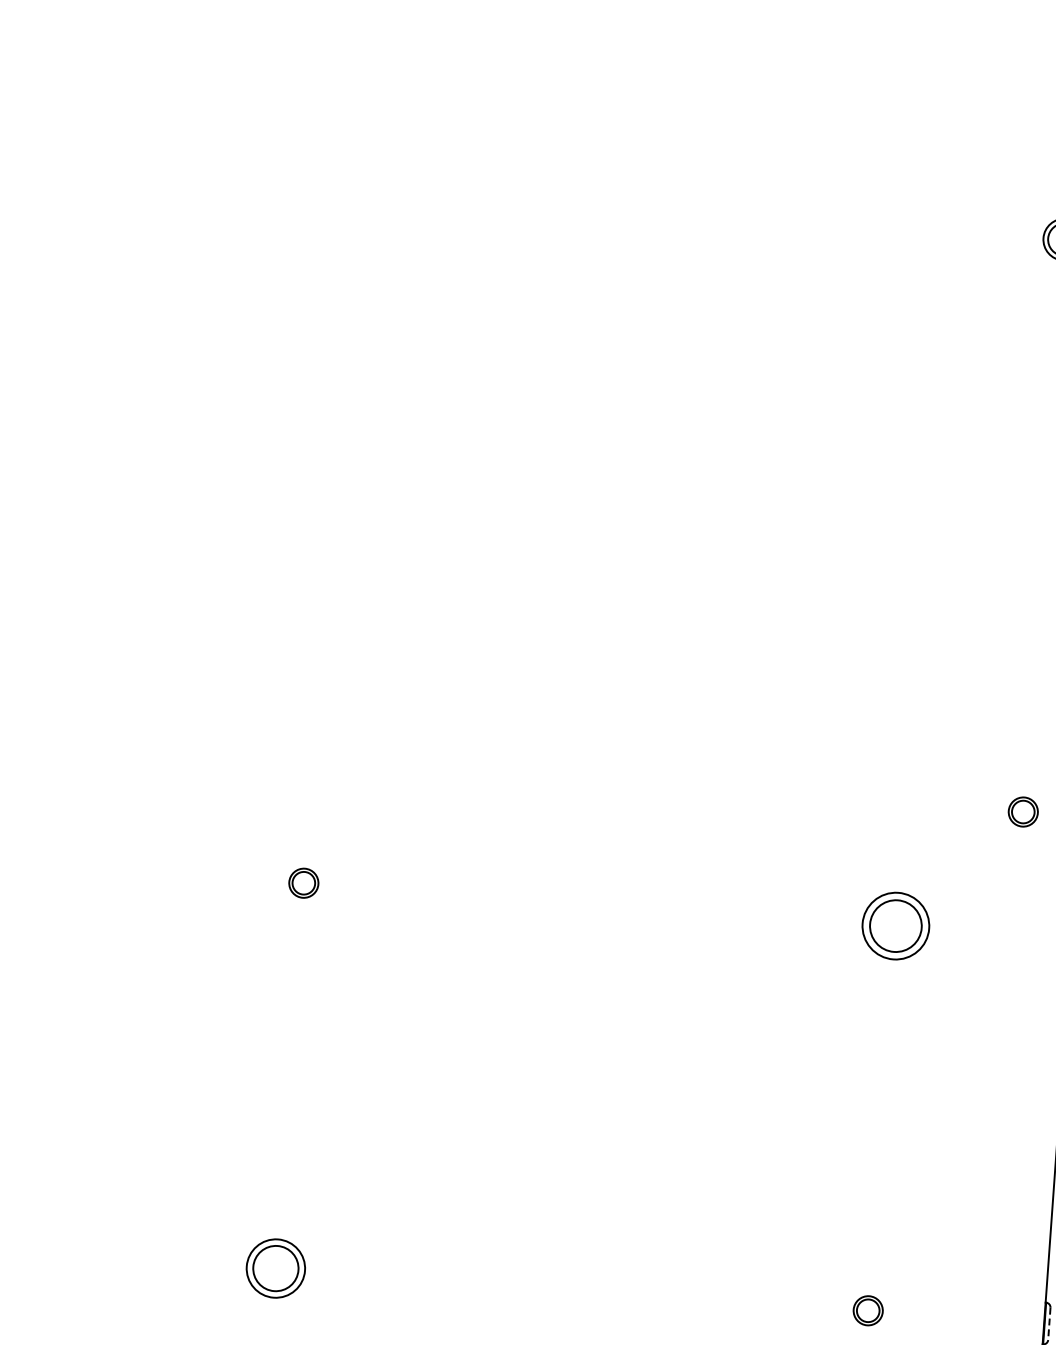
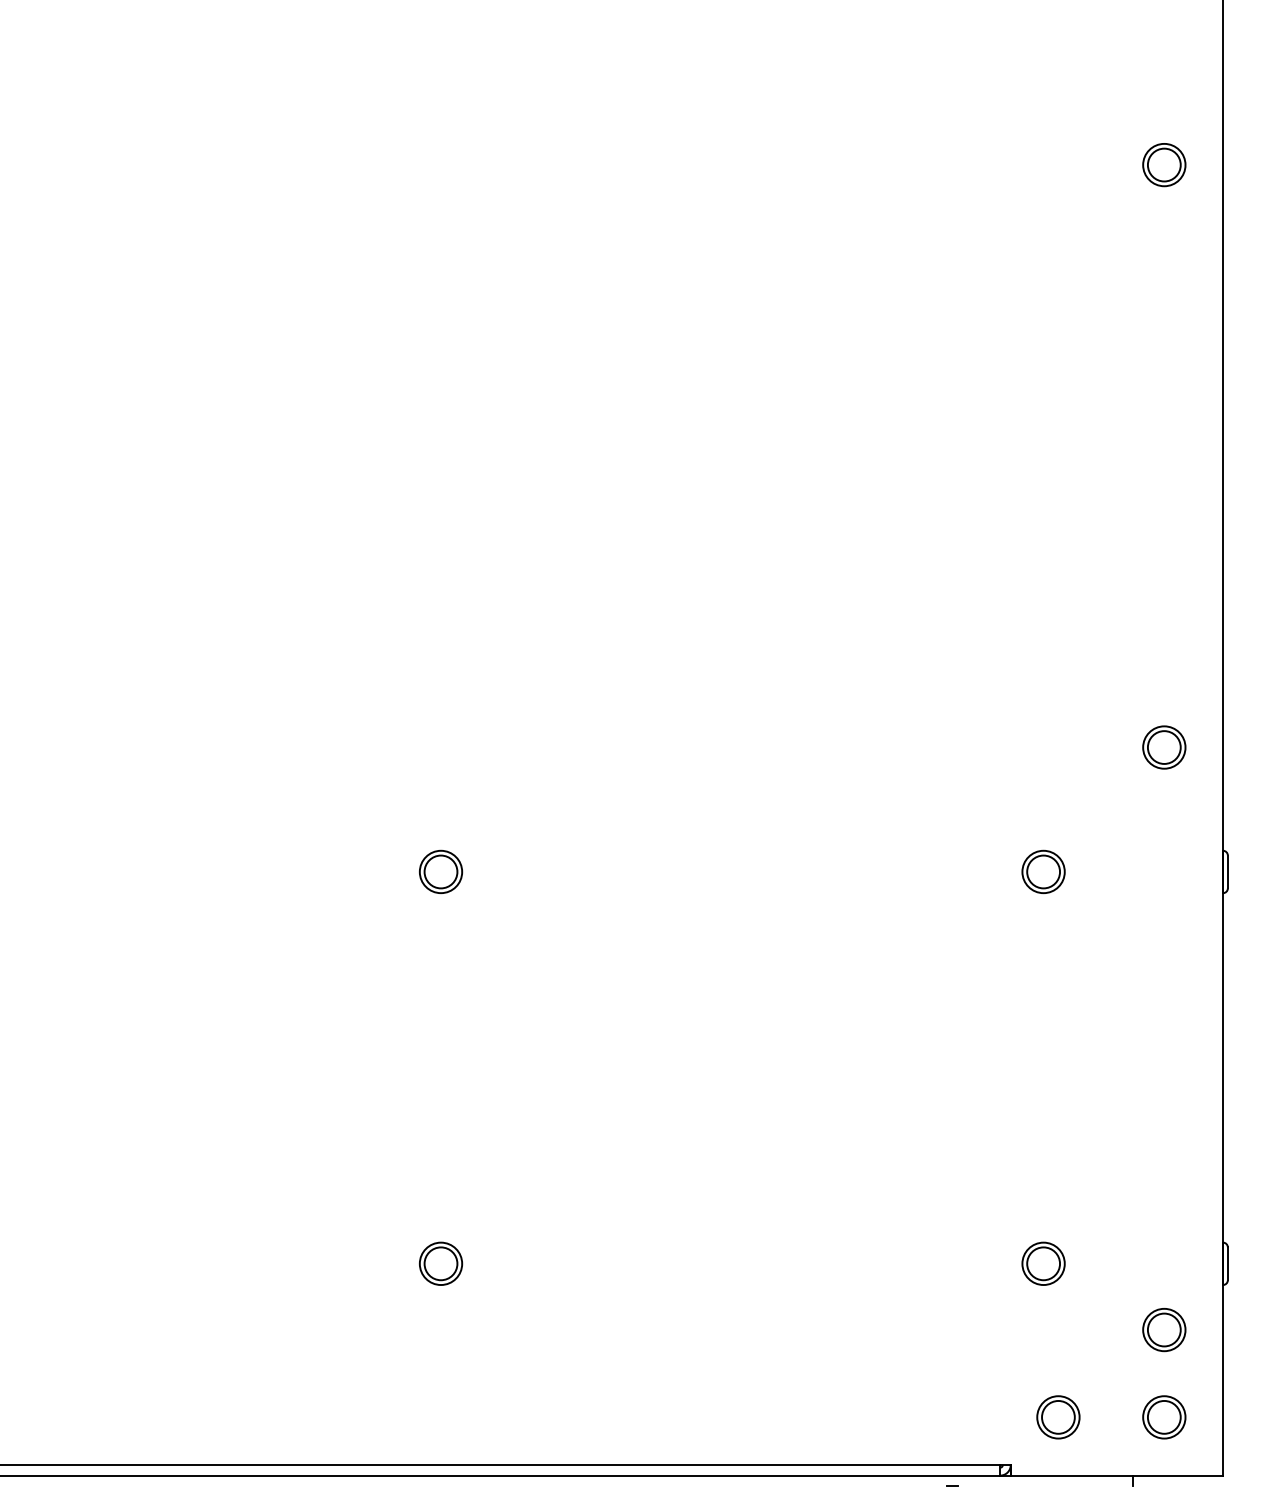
part: (1023, 812) -> (1164, 747), size x1.43
part: (304, 882) -> (441, 871), size x1.43
part: (895, 925) -> (1043, 871), size x0.62
part: (276, 1268) -> (441, 1263), size x0.71
part: (868, 1310) -> (1043, 1263), size x1.43
line: (1048, 1324) -> (1227, 1264), dashed -> solid

